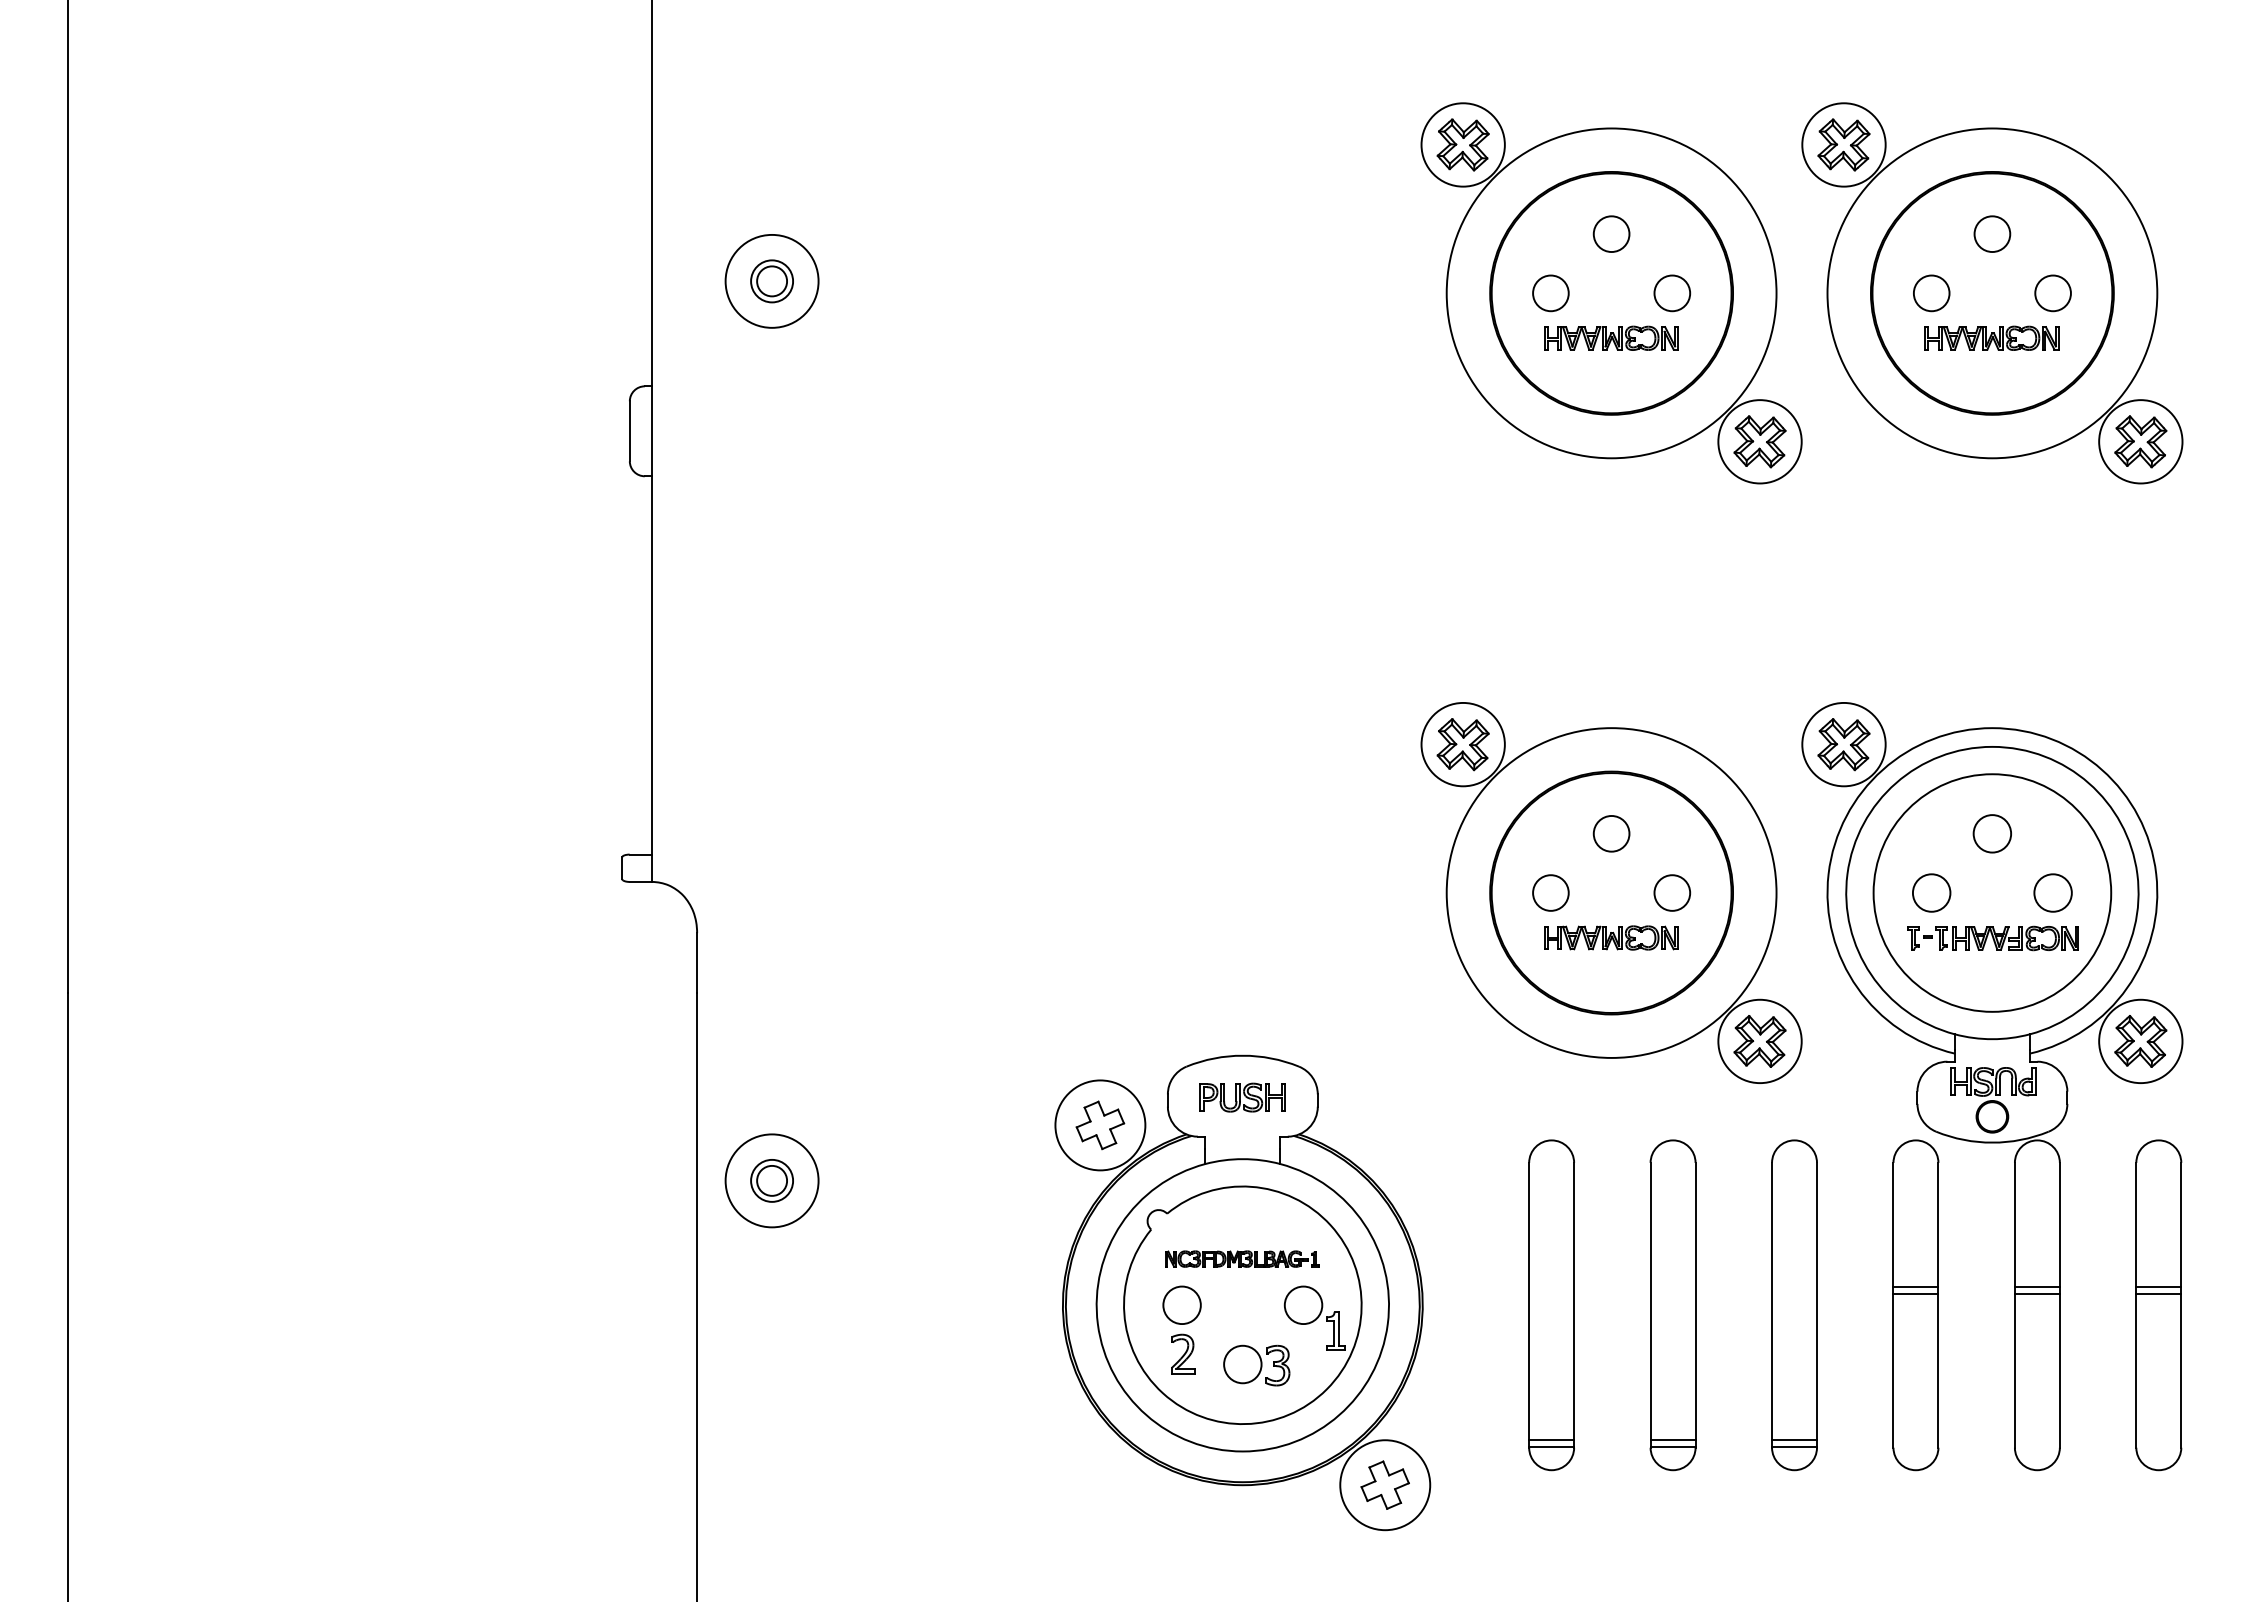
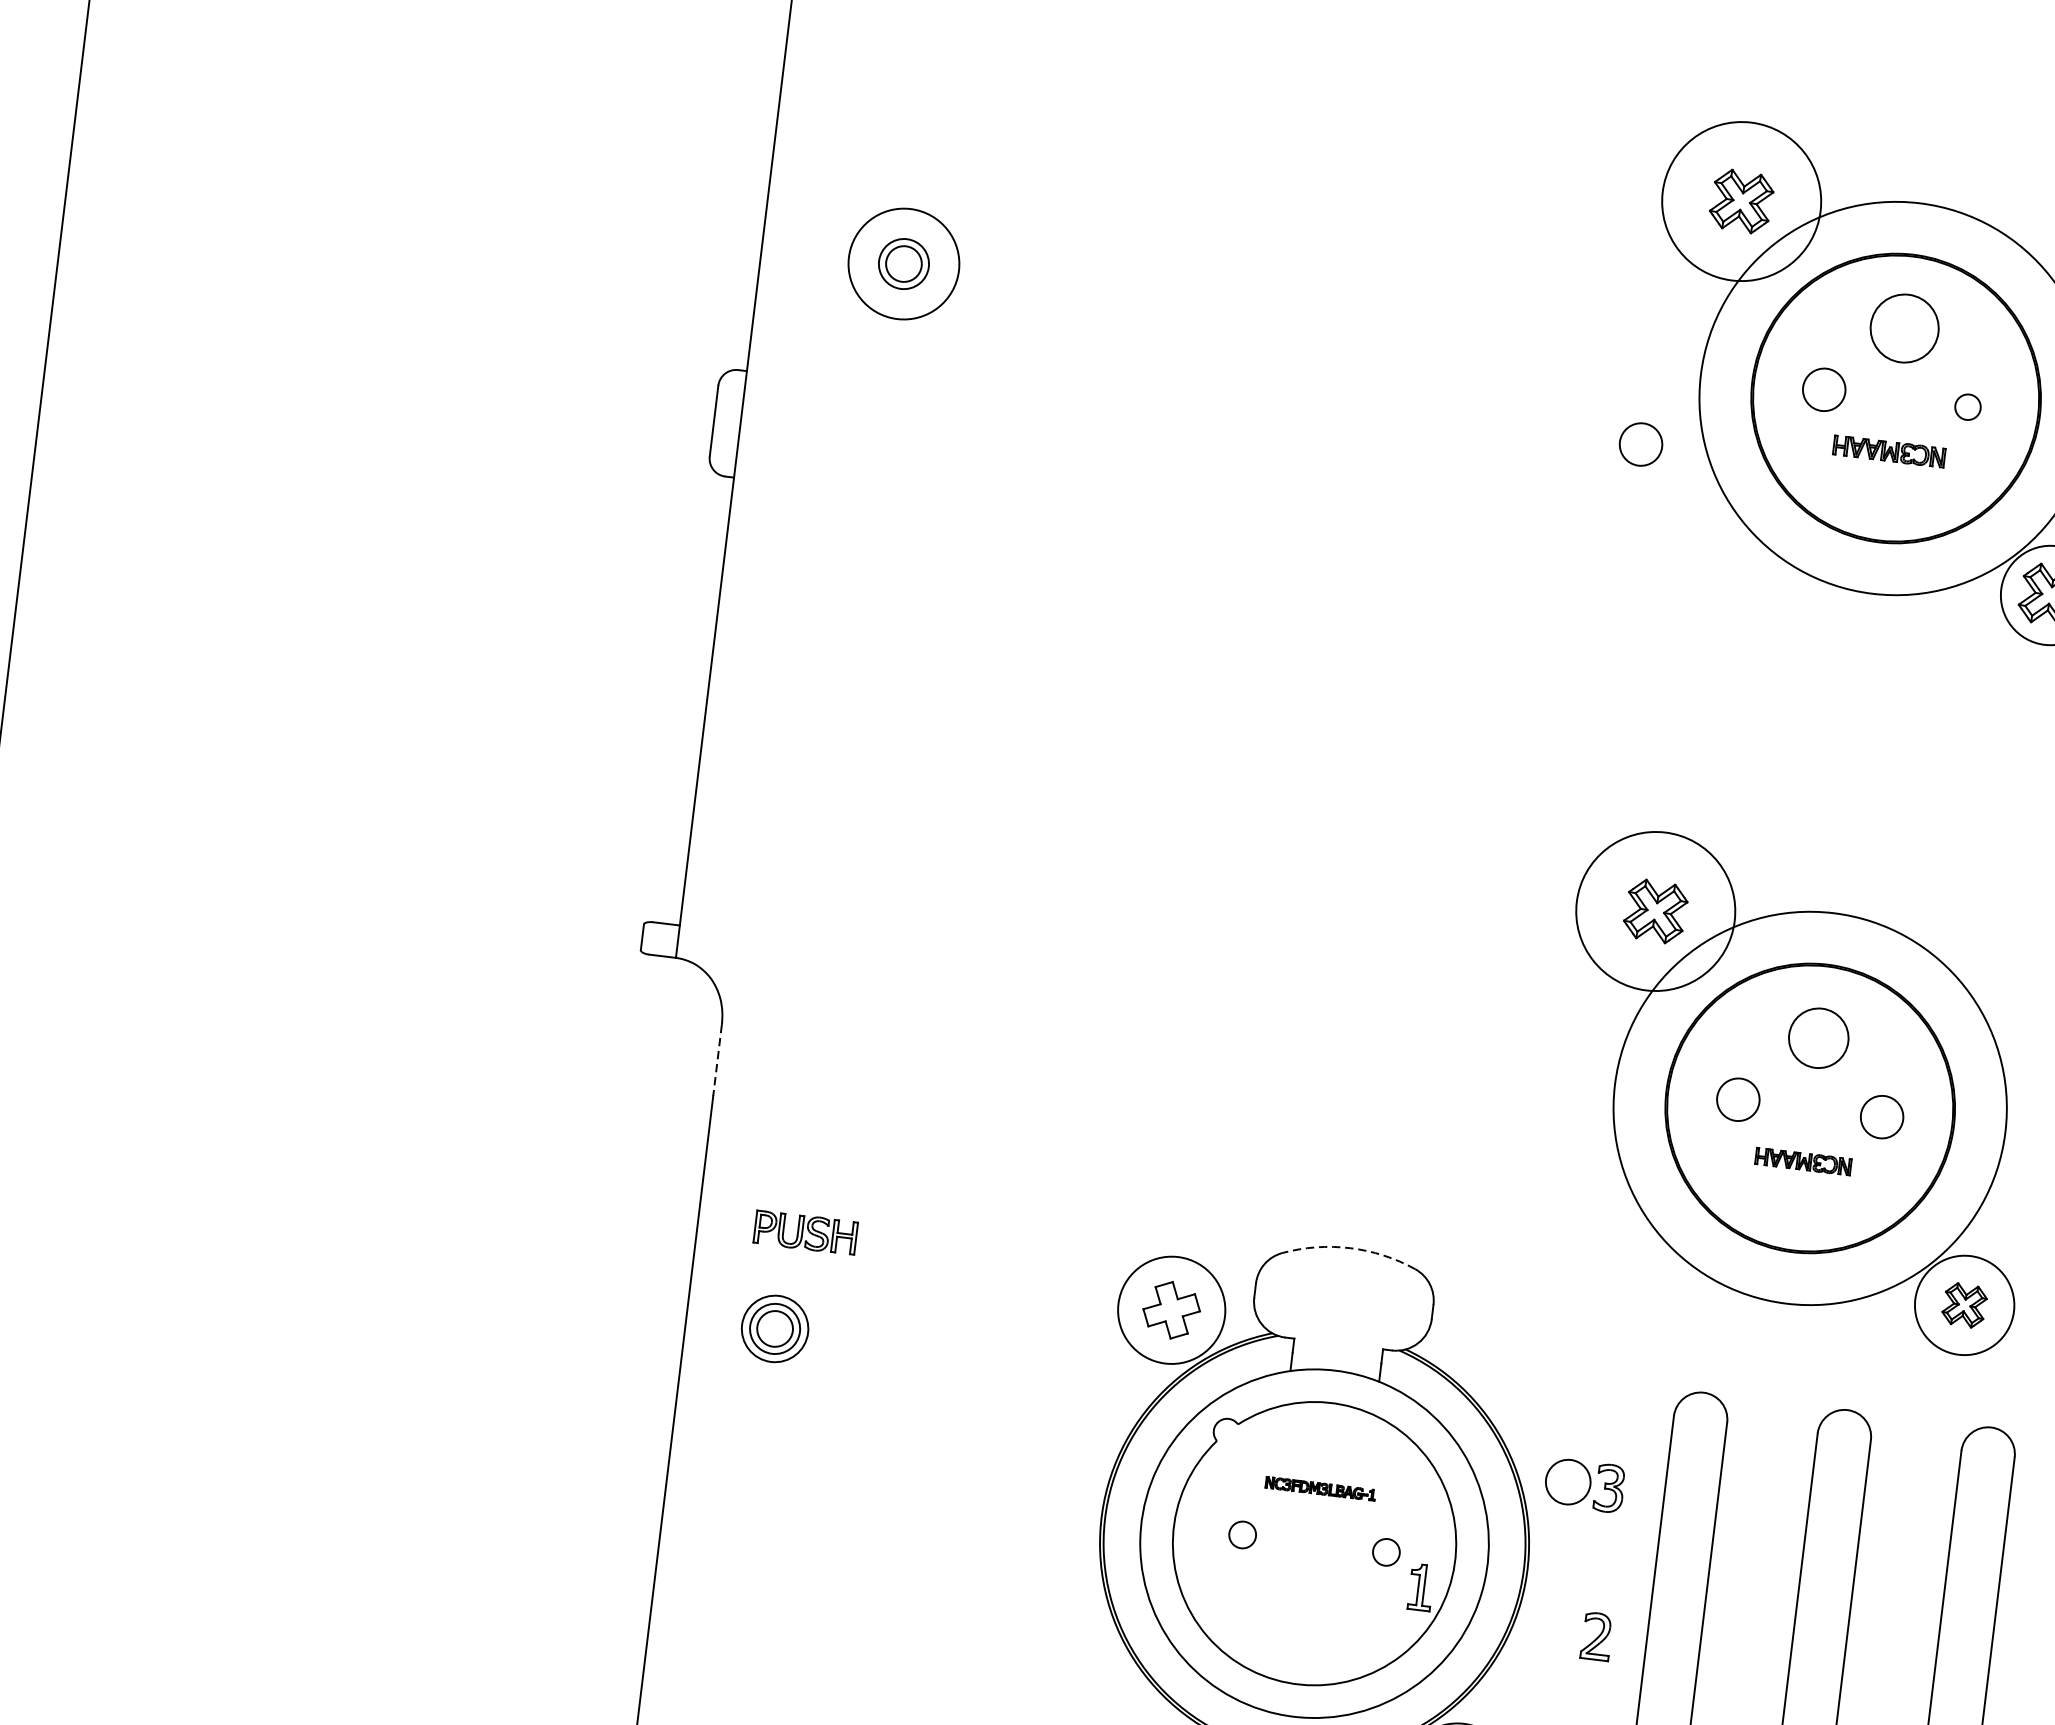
circle: (1462, 144) -> (1740, 200), size x1.6
circle: (1611, 233) -> (1904, 327), size x1.6
circle: (1672, 293) -> (1968, 407), size x0.6
part: (1611, 337) -> (1889, 450), size x0.7
circle: (1403, 357) -> (1640, 444), added
circle: (1462, 744) -> (1654, 911), size x1.6
circle: (1611, 833) -> (1818, 1037), size x1.4
part: (1611, 937) -> (1803, 1161), size x0.6
line: (697, 963) -> (717, 1060), solid -> dashed
part: (1759, 1041) -> (1964, 1305), size x0.7
arc: (1242, 1055) -> (1349, 1247), solid -> dashed
part: (1242, 1097) -> (805, 1232), moved
circle: (771, 1180) -> (774, 1328), size x0.6
part: (1242, 1258) -> (1320, 1488), size x0.6
circle: (1181, 1305) -> (1241, 1535), size x0.6
circle: (1303, 1305) -> (1386, 1552), size x0.6
part: (1183, 1353) -> (1597, 1635), moved
part: (1256, 1365) -> (1584, 1485), moved

